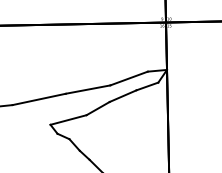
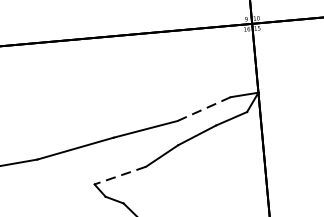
line: (129, 78) -> (204, 108), solid -> dashed
line: (68, 120) -> (120, 176), solid -> dashed

